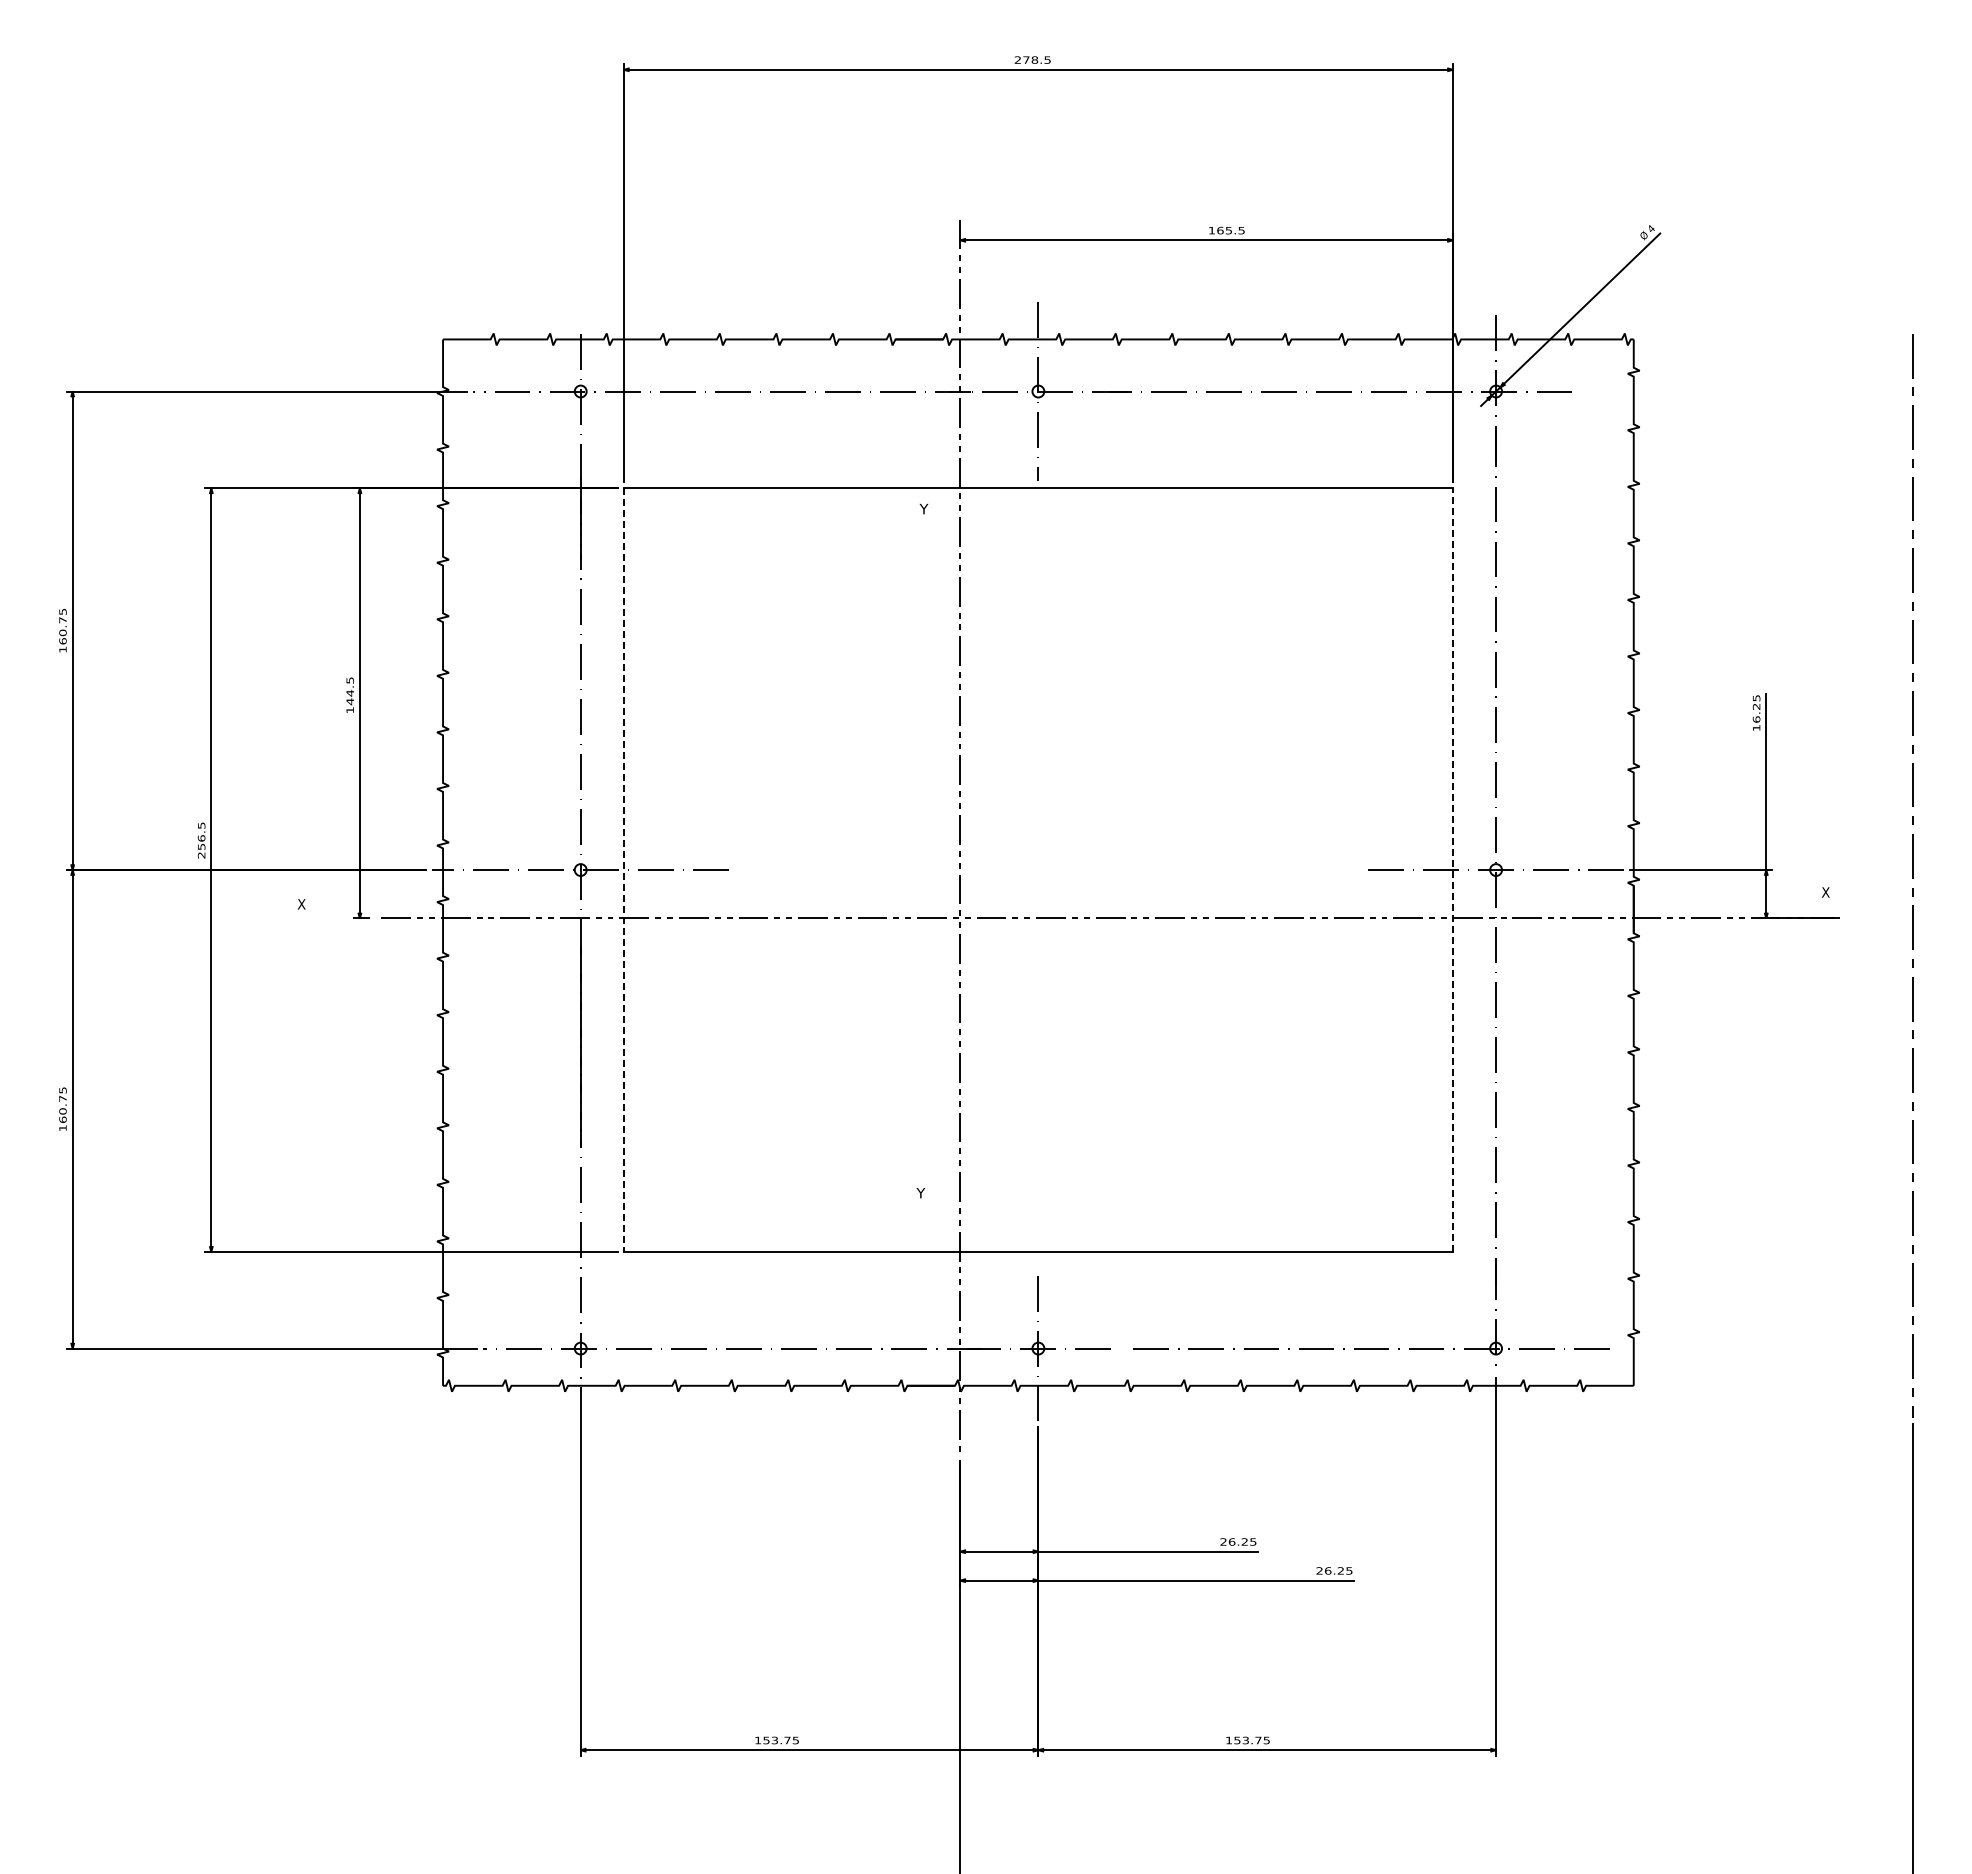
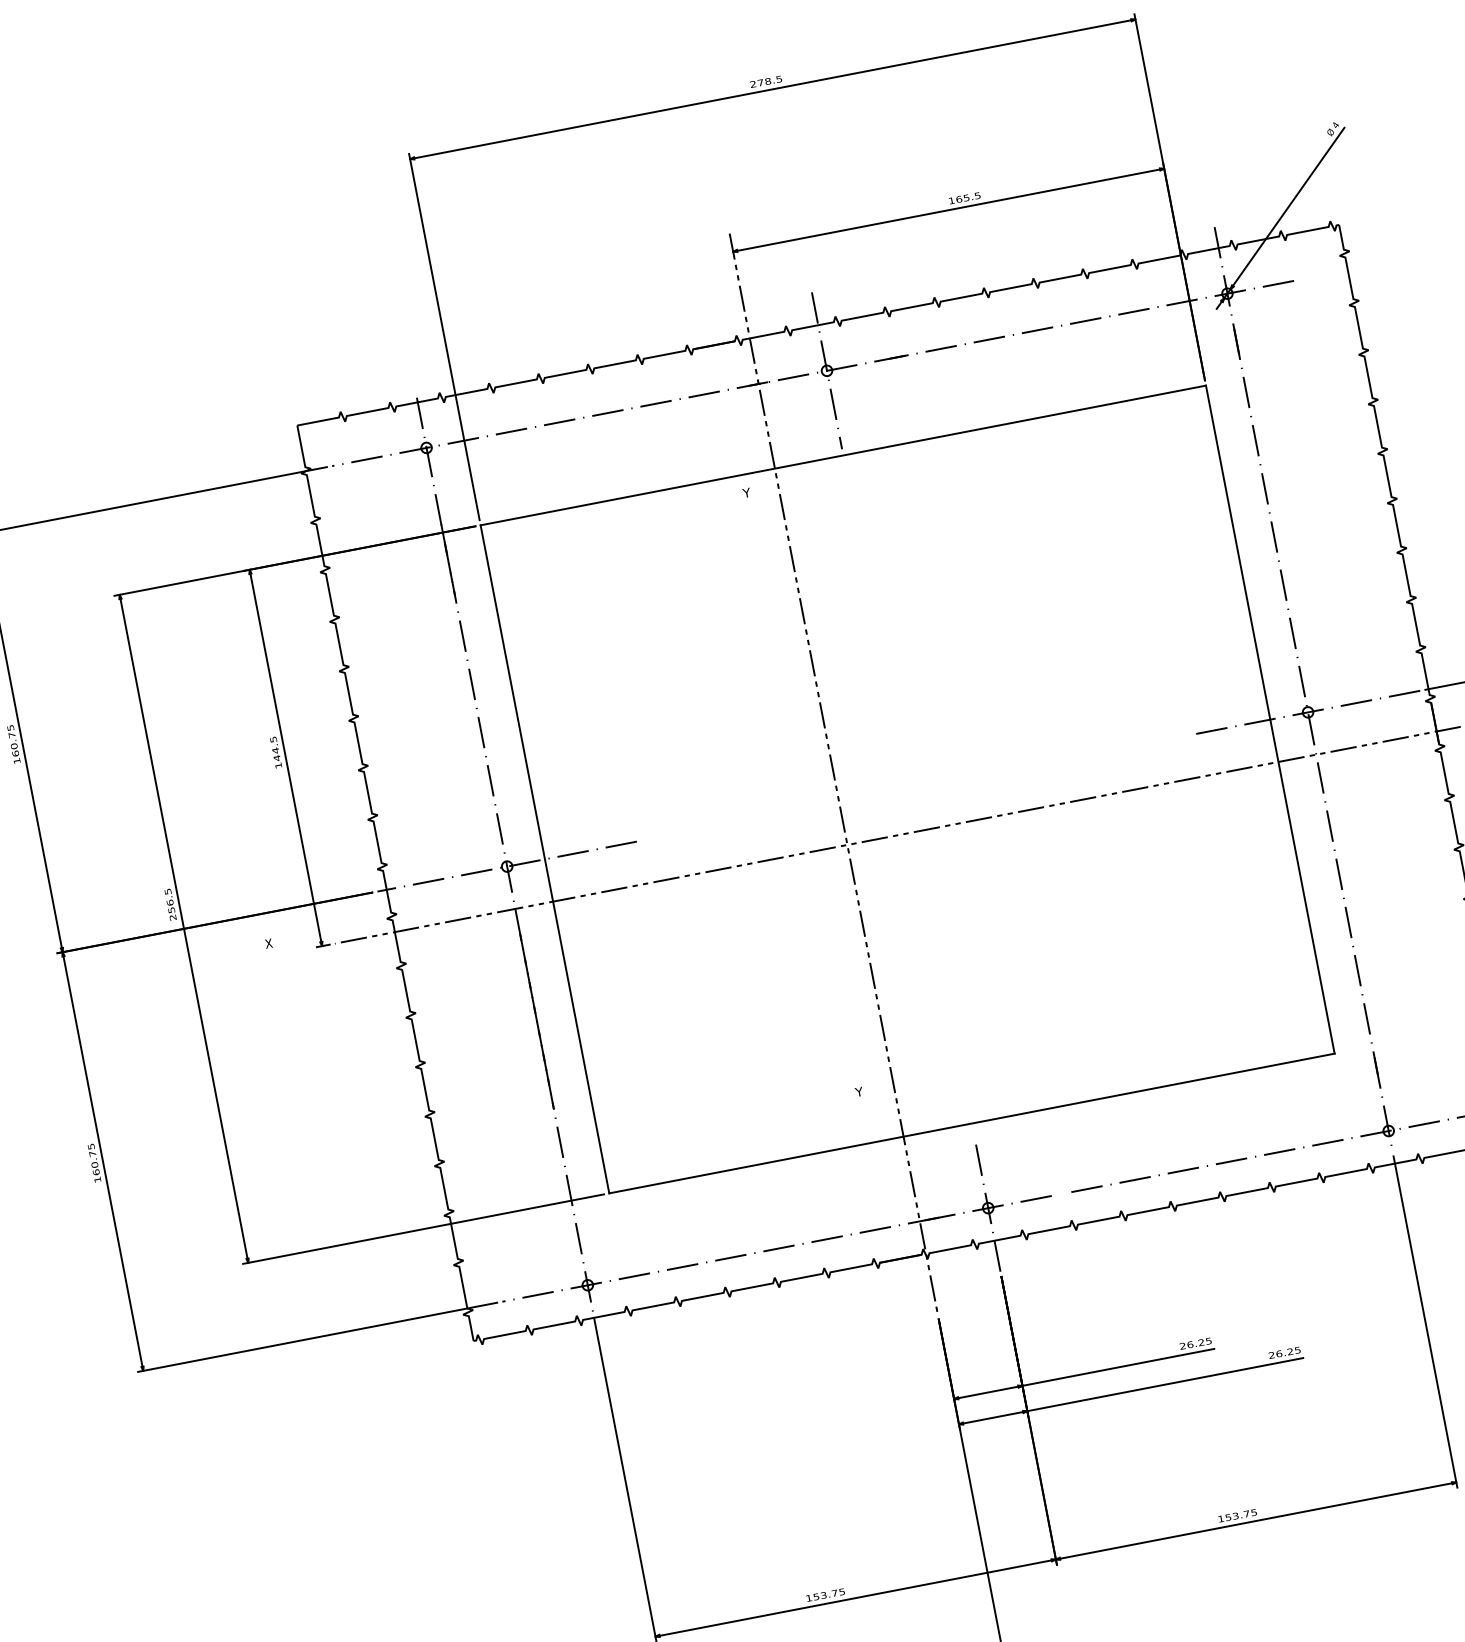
line: (623, 870) -> (544, 859), dashed -> solid
line: (1452, 870) -> (1270, 720), dashed -> solid

